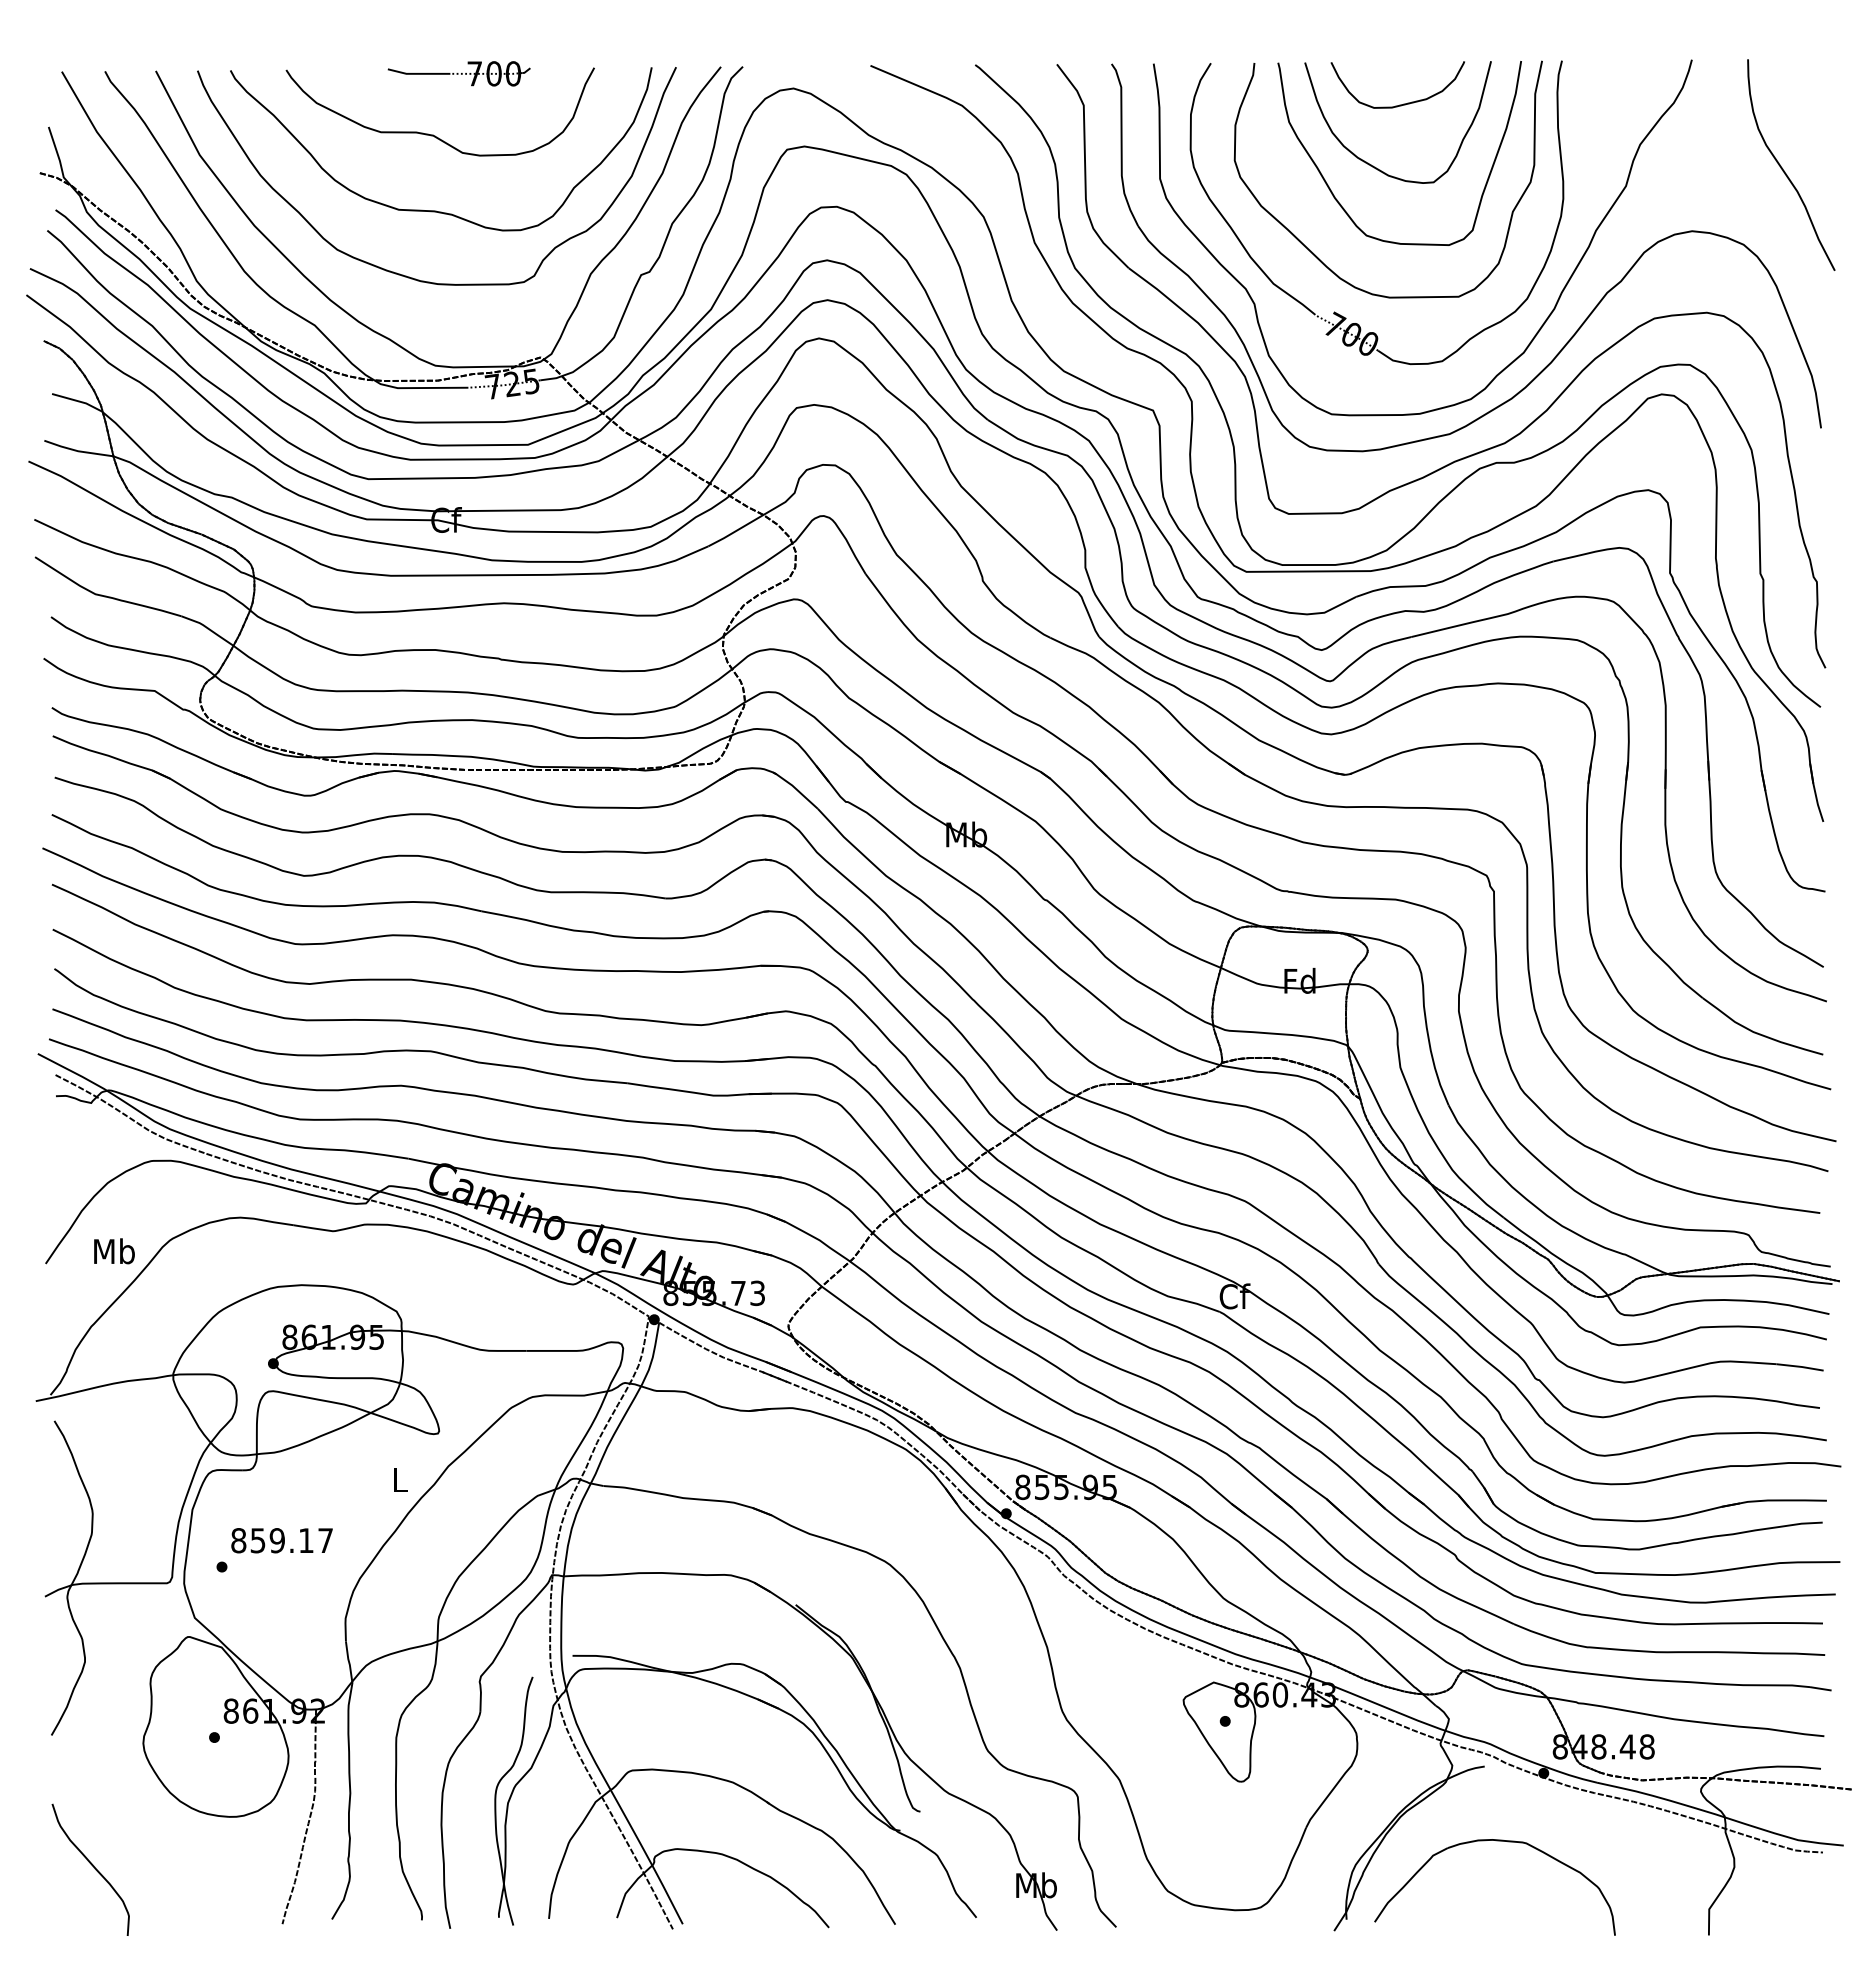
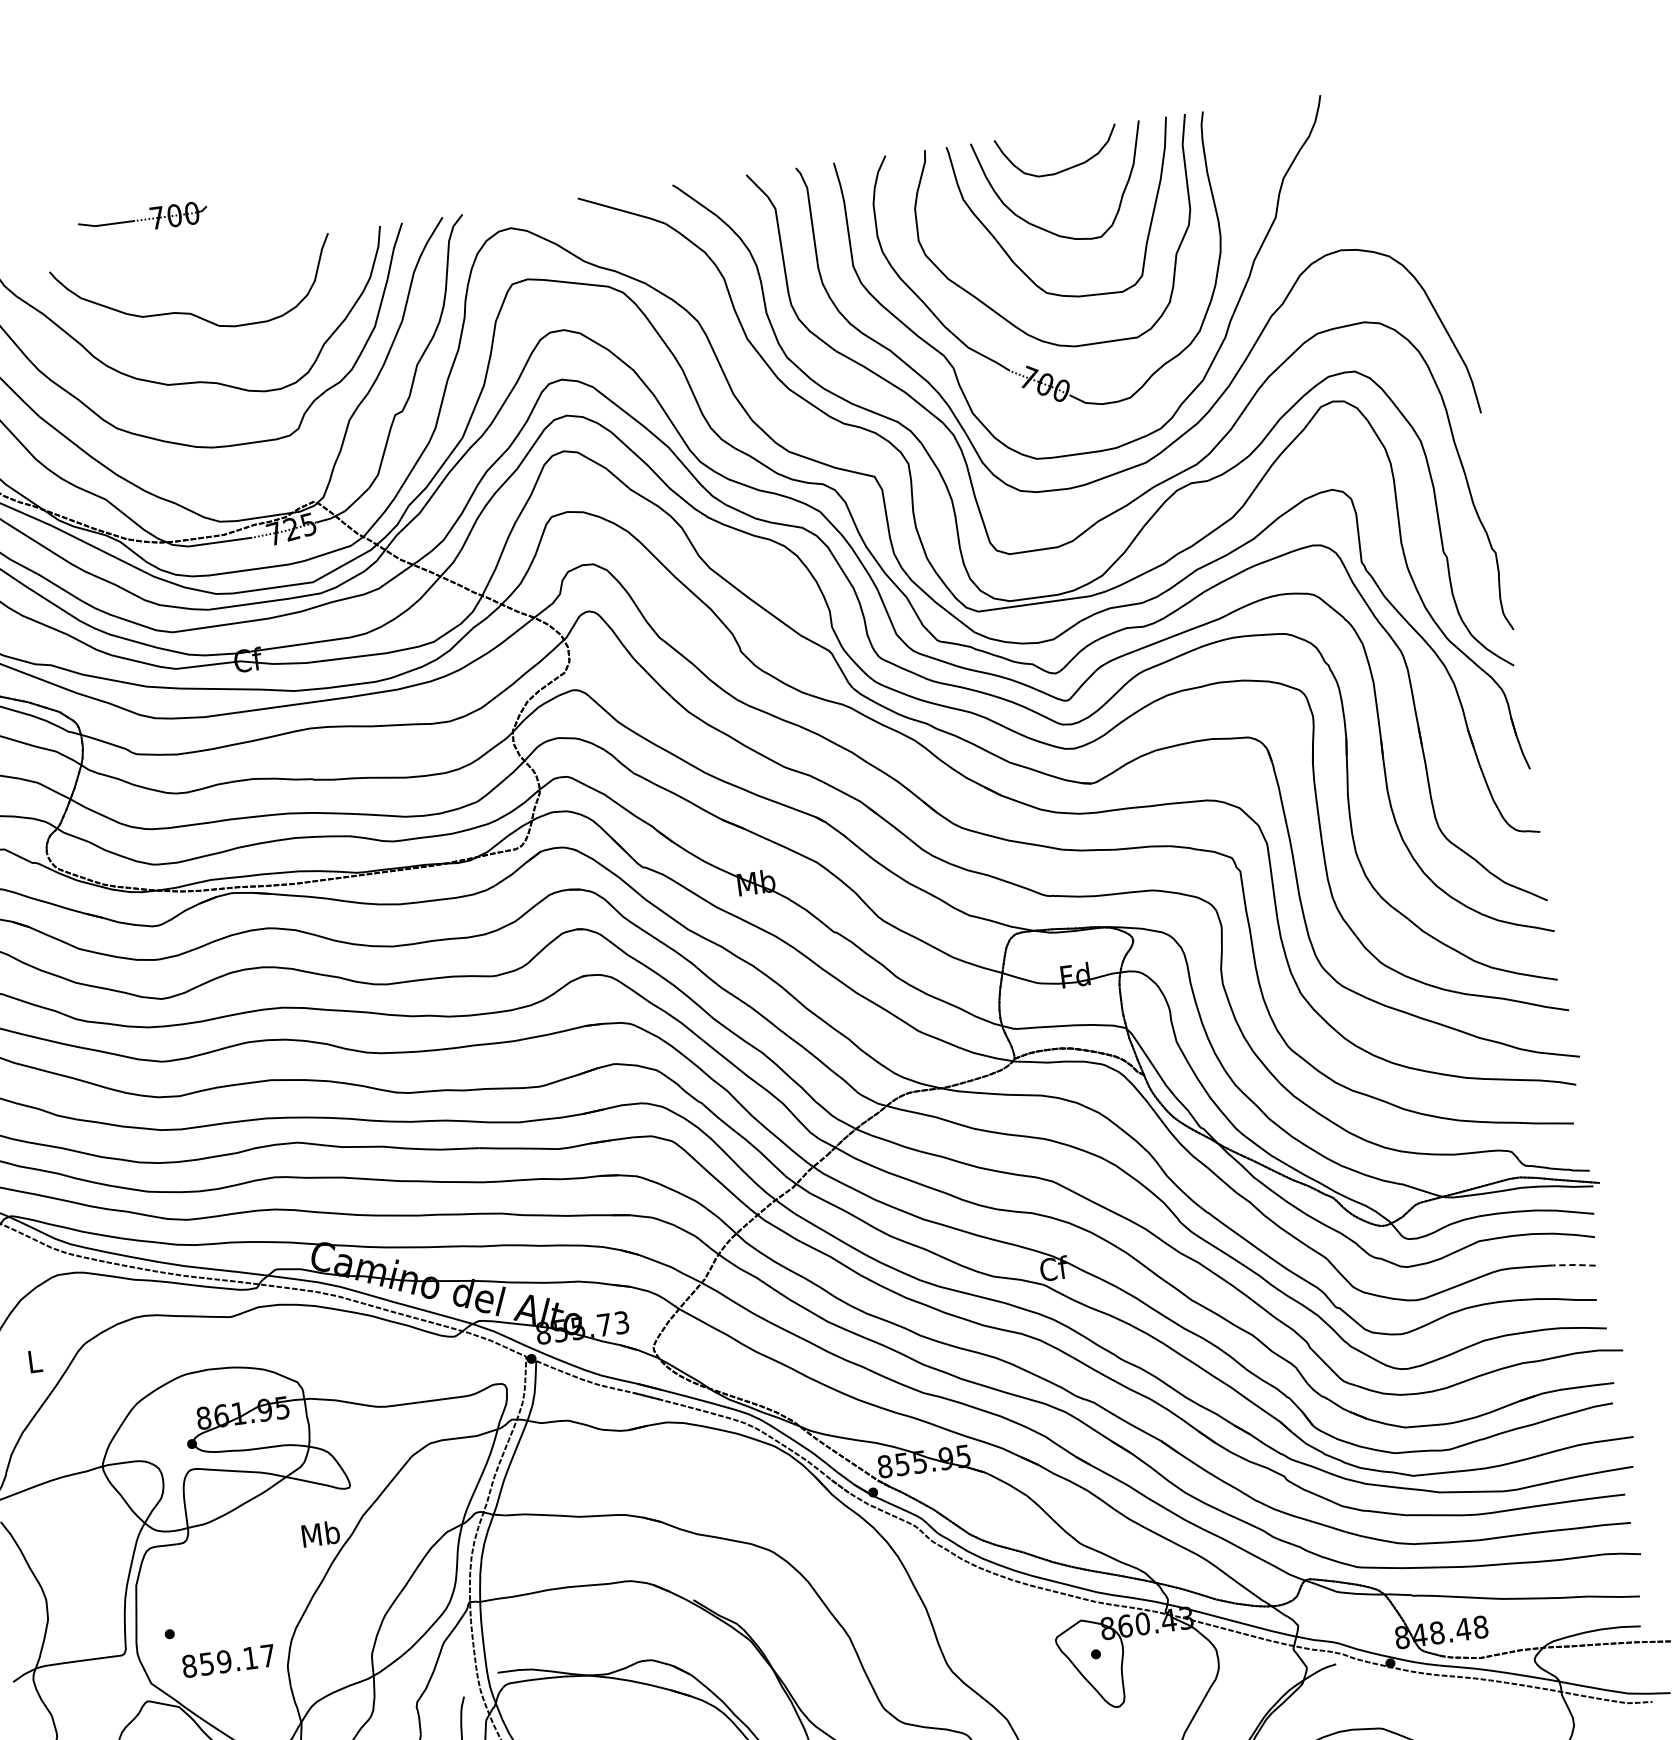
part: (458, 73) -> (142, 219), moved
curve: (1784, 170) -> (1417, 184), removed
text: (114, 1251) -> (34, 1361), Mb -> L
line: (1800, 1366) -> (1574, 1264), solid -> dashed
text: (400, 1479) -> (320, 1533), L -> Mb
text: (281, 1540) -> (228, 1661), moved

